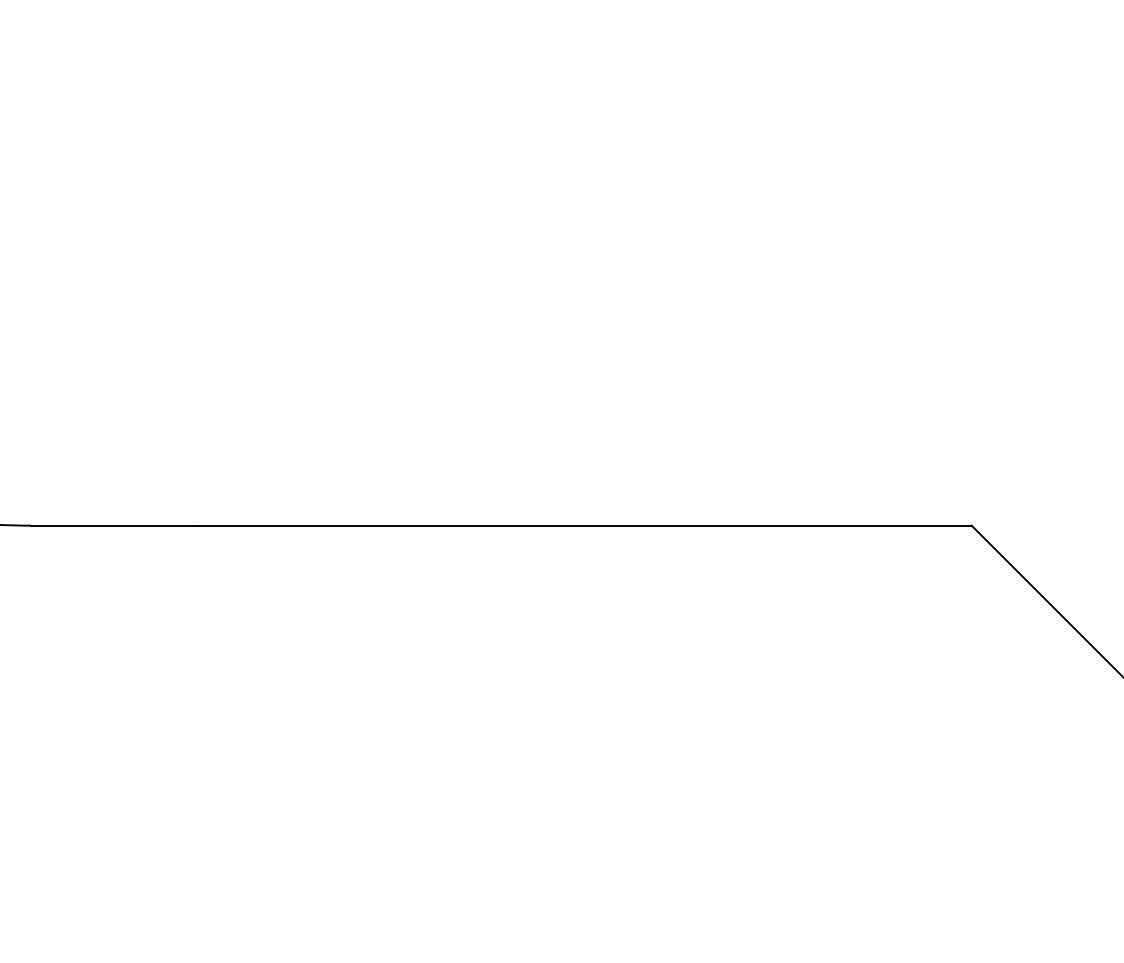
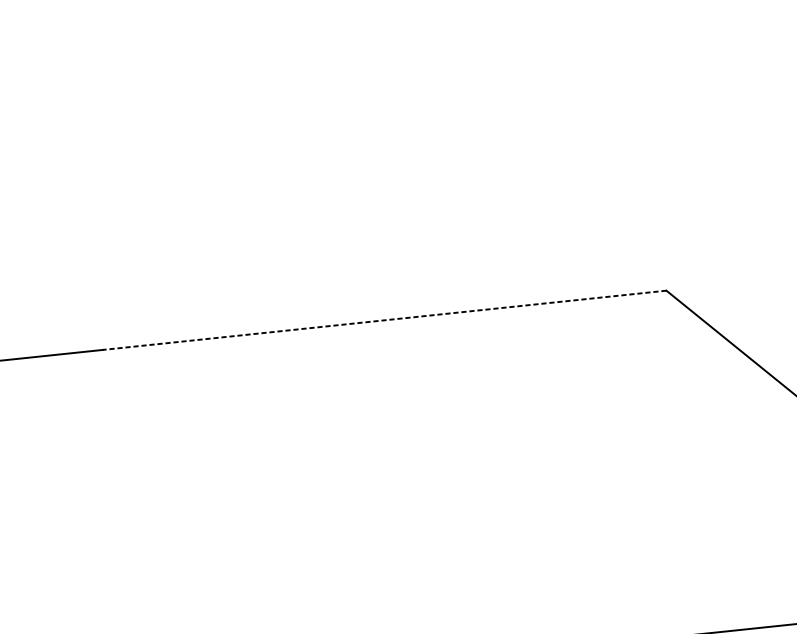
line: (583, 525) -> (384, 320), solid -> dashed

